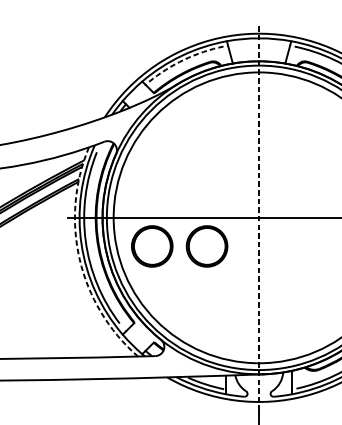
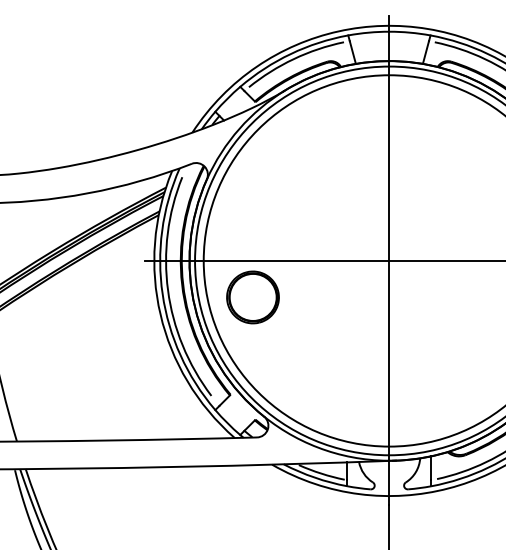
arc: (183, 60) -> (293, 59), dashed -> solid
line: (259, 218) -> (389, 261), dashed -> solid
part: (206, 246) -> (322, 297), removed
arc: (79, 259) -> (160, 314), dashed -> solid

